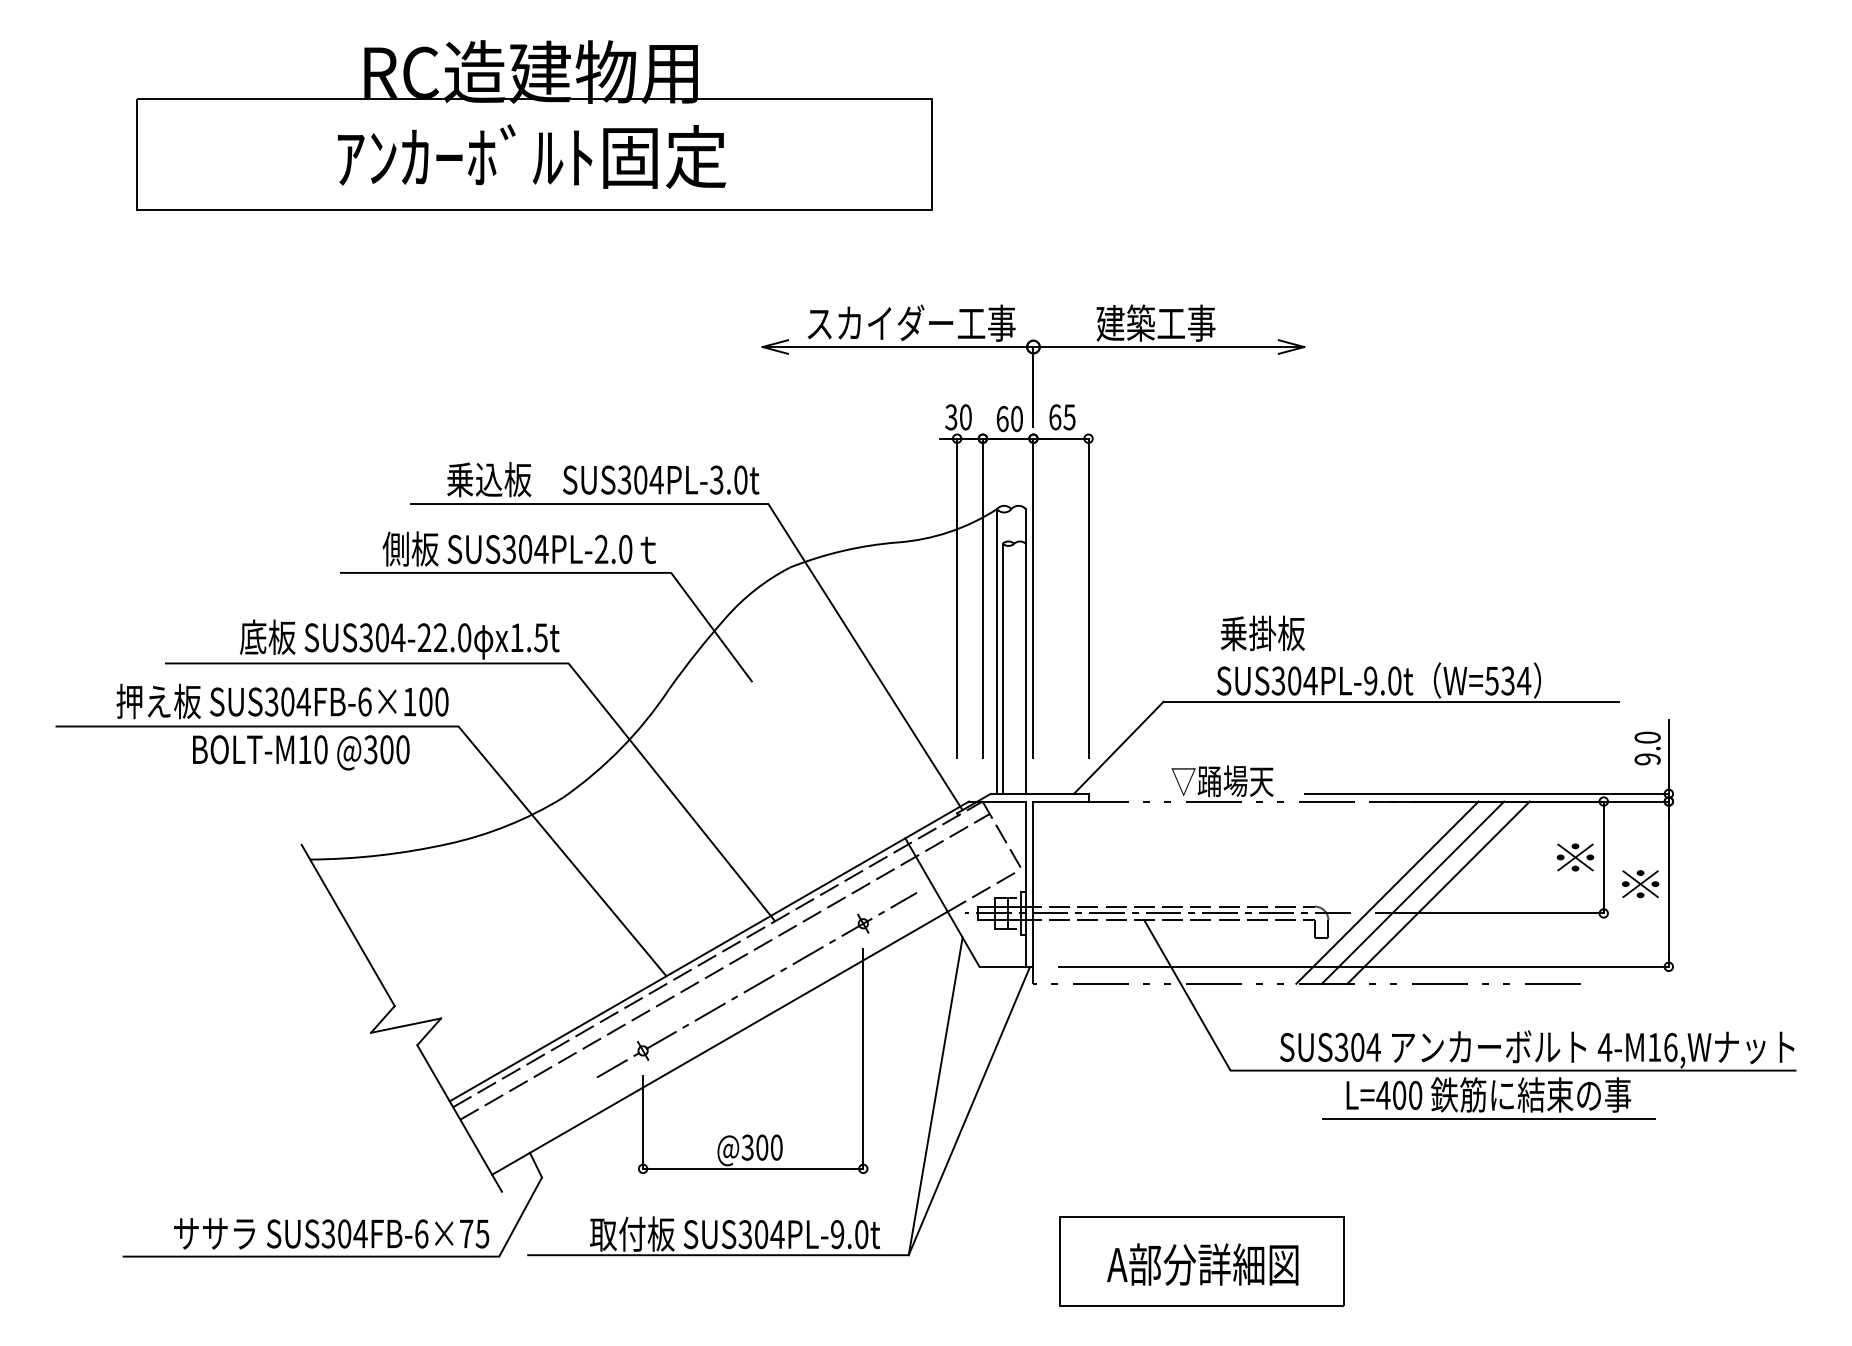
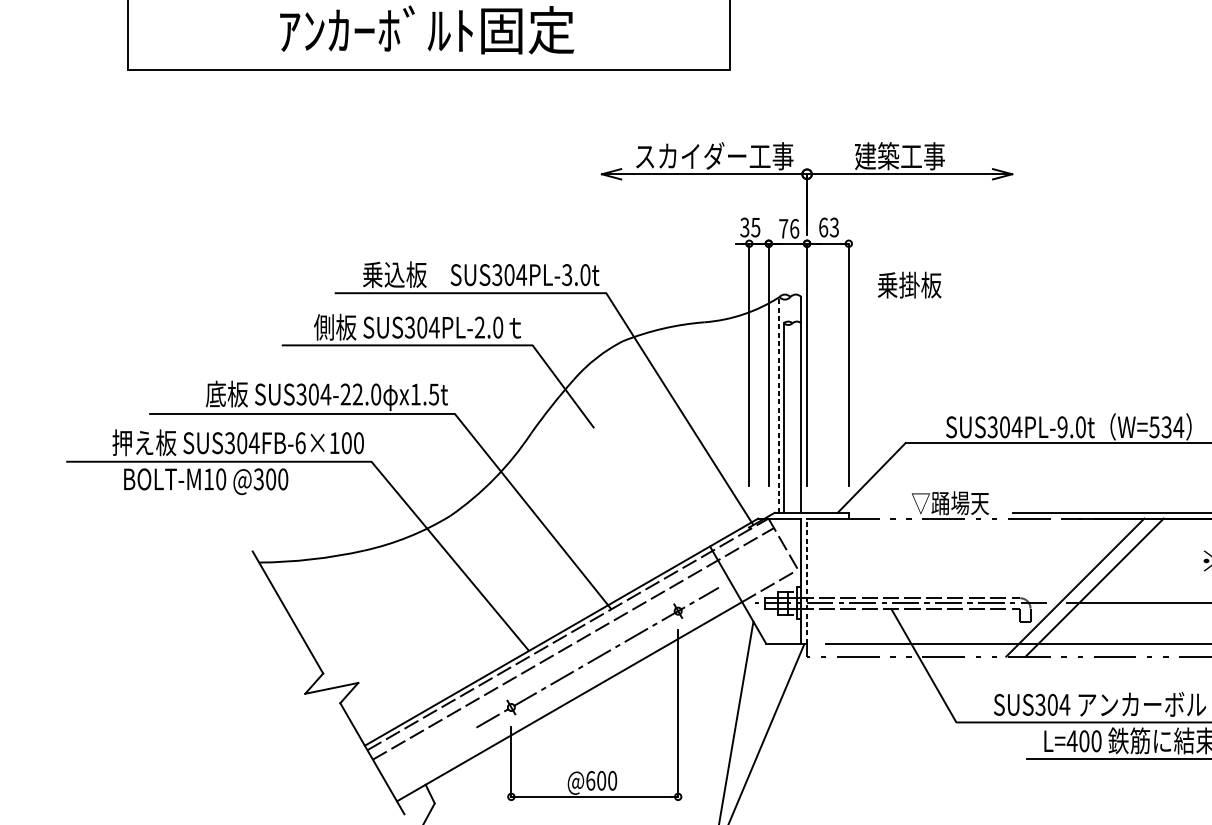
text: (1069, 416) -> (834, 226), 65 -> 63
text: (965, 417) -> (755, 227), 30 -> 35
text: (1009, 419) -> (788, 229), 60 -> 76
text: (1262, 633) -> (909, 285), moved
line: (997, 651) -> (779, 404), solid -> dashed
text: (301, 752) -> (206, 481), moved
line: (1033, 884) -> (807, 581), solid -> dashed
line: (1438, 892) -> (1113, 587), removed
text: (747, 1147) -> (590, 780), @300 -> @600

